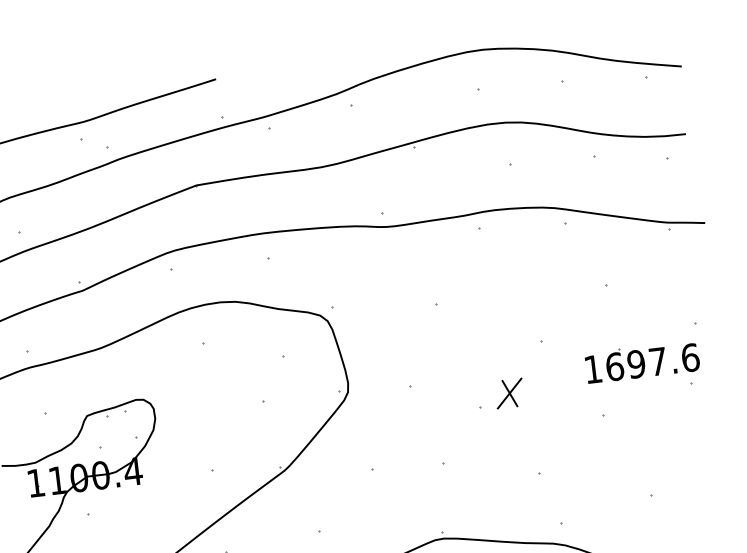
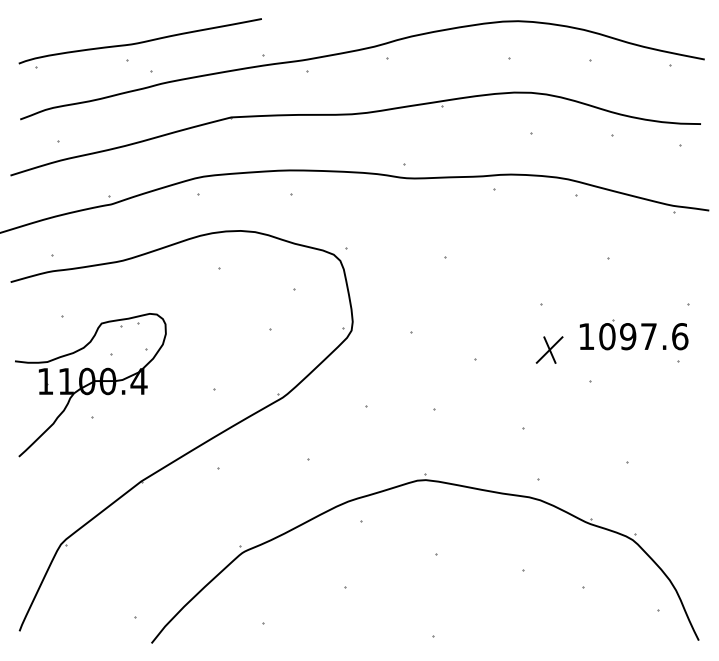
text: (614, 366) -> (607, 336), 1697.6 -> 1097.6
part: (509, 392) -> (549, 349), moved

